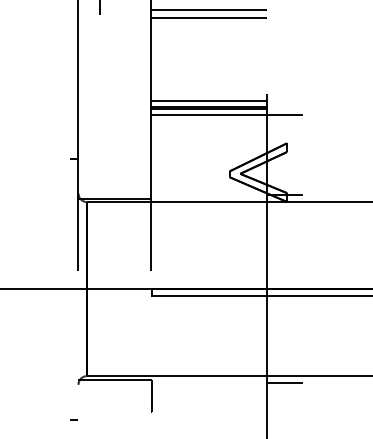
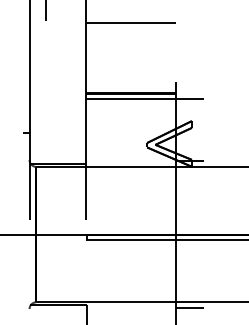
line: (208, 10) -> (130, 17), removed
line: (208, 101) -> (130, 88), removed

